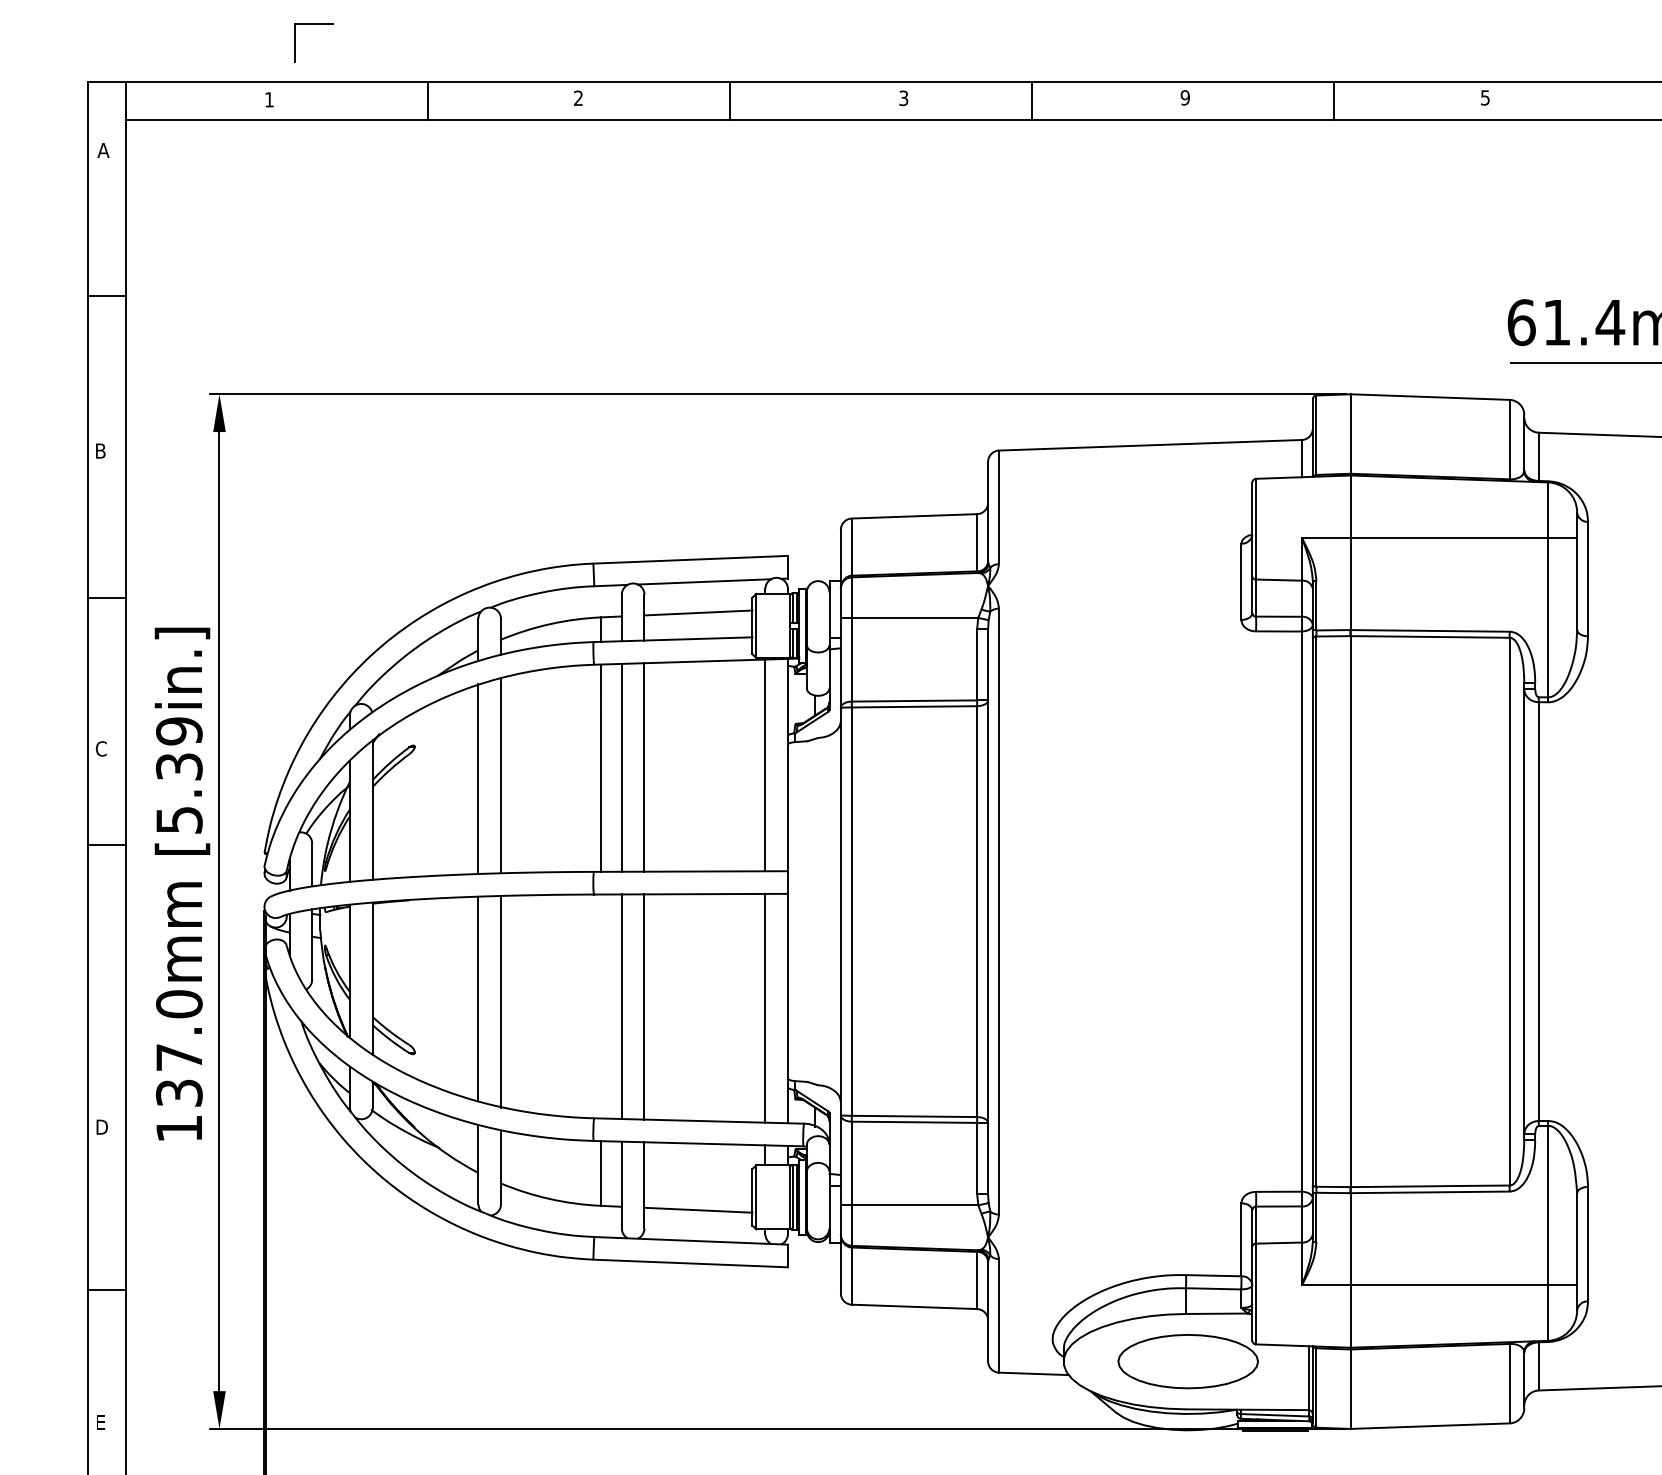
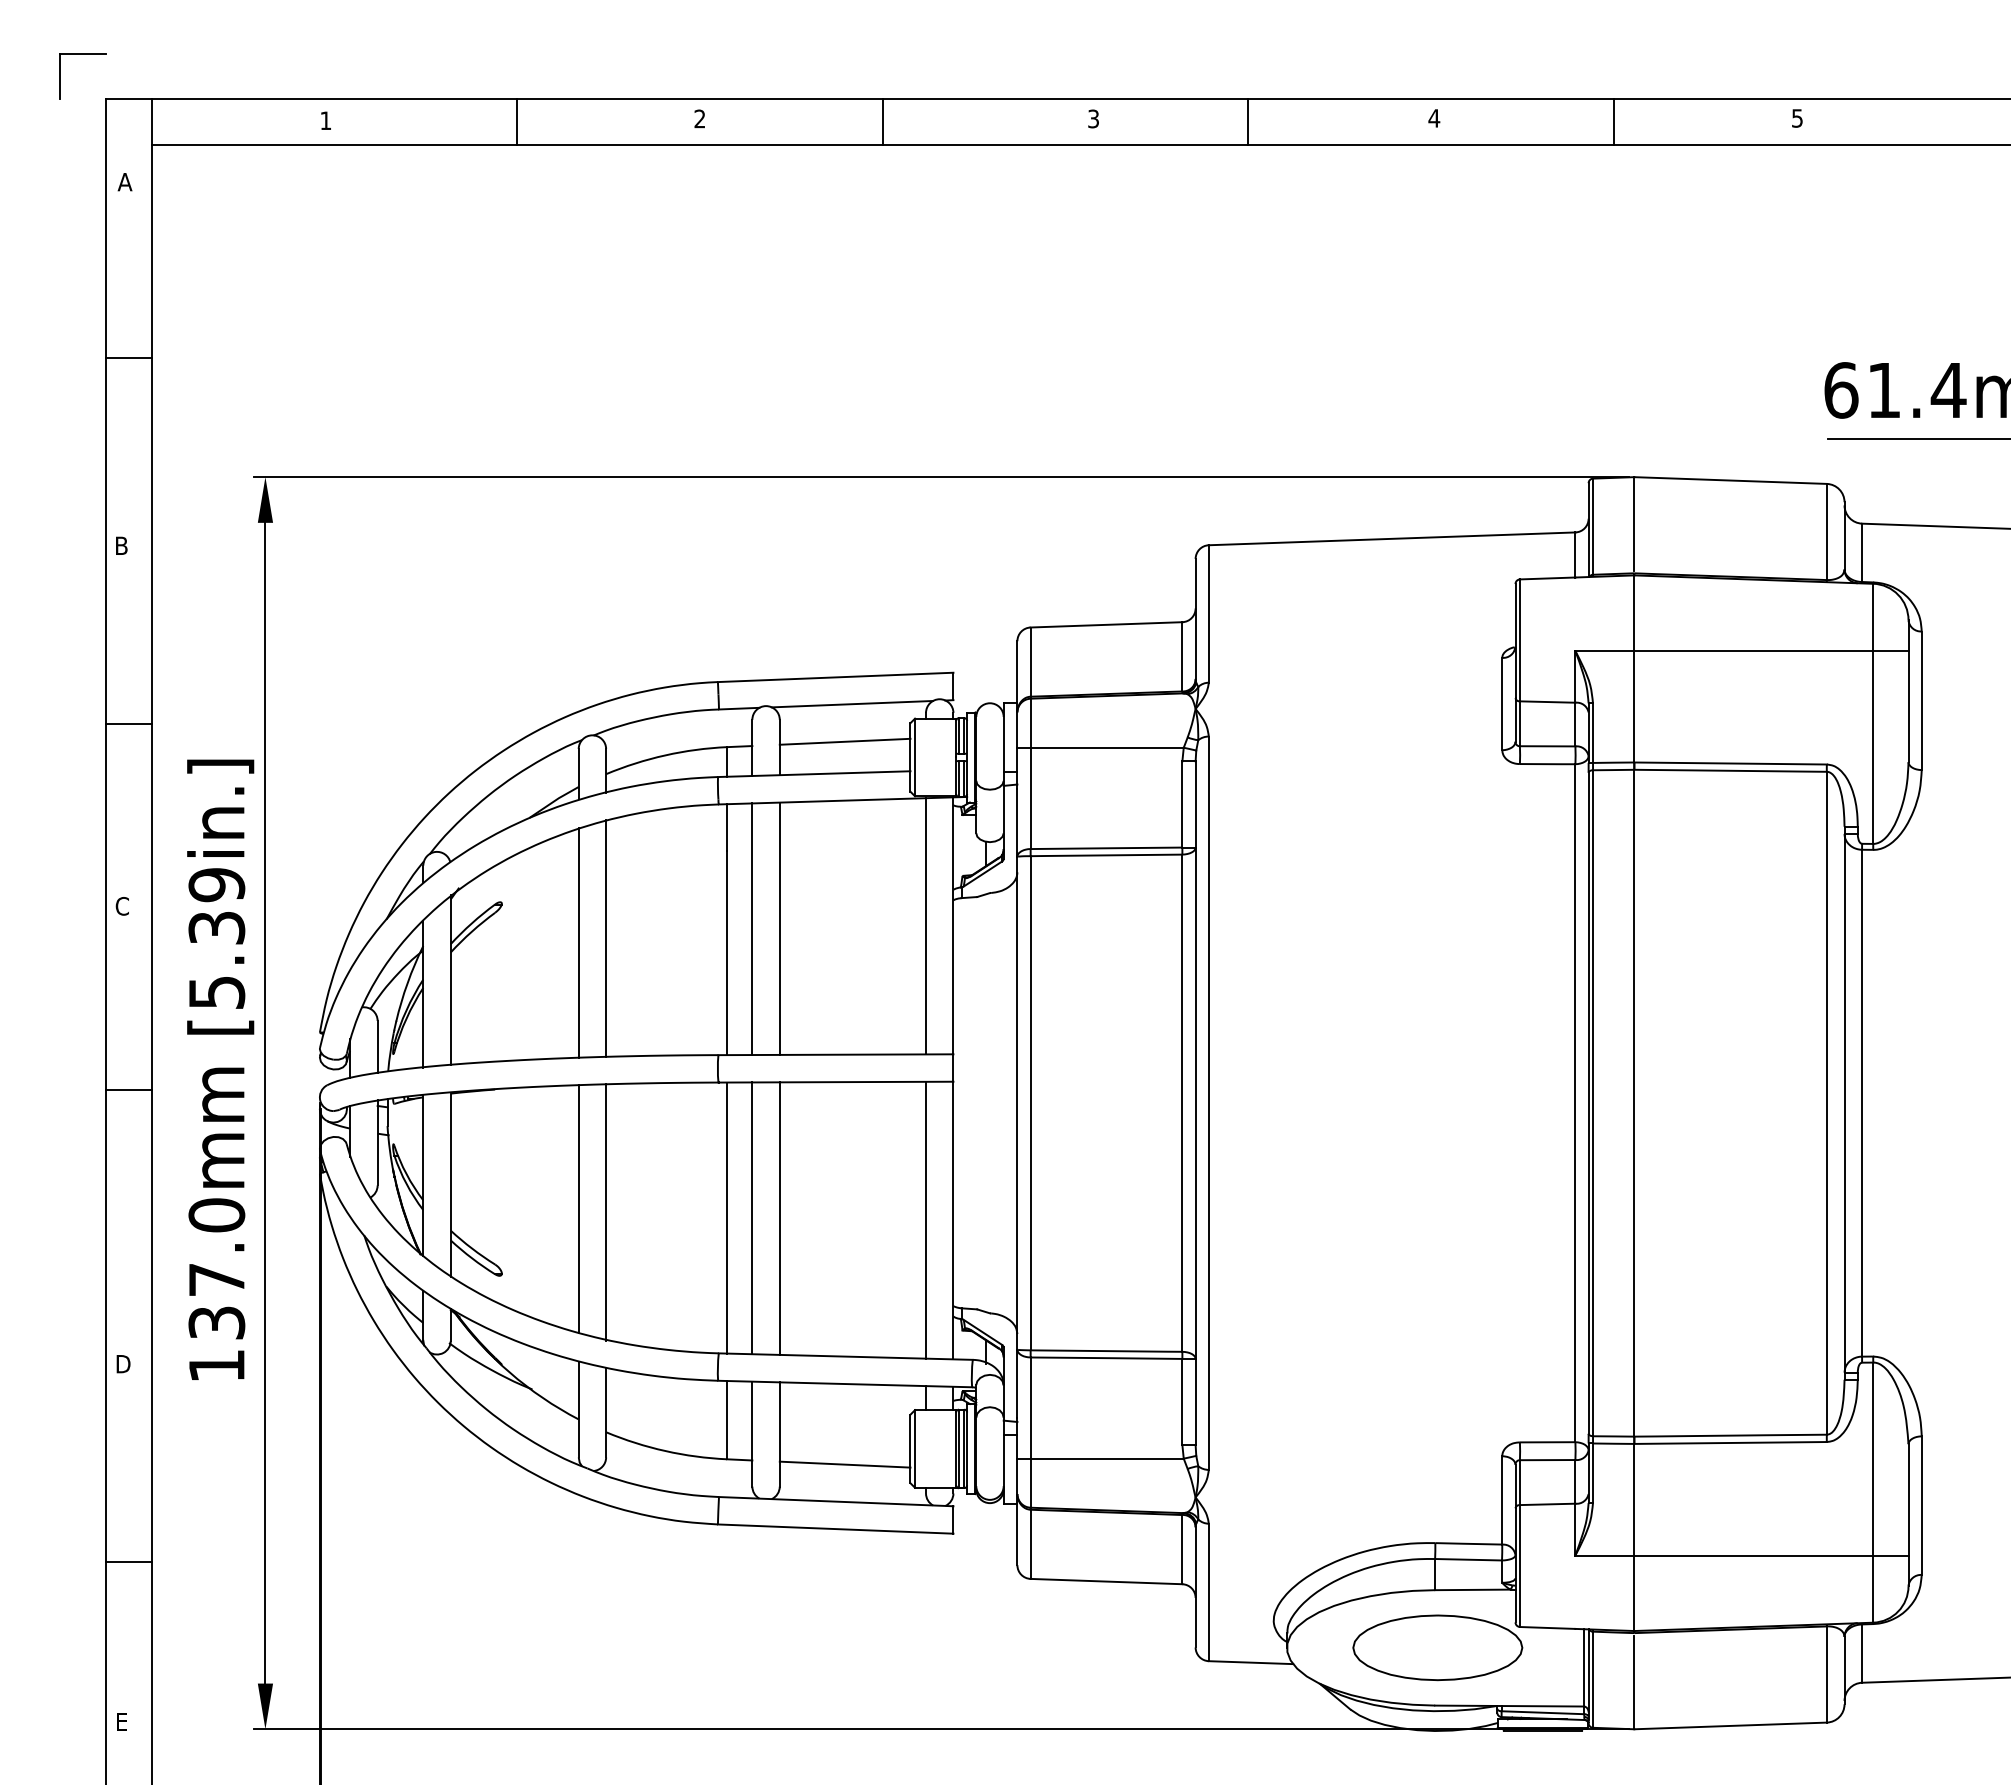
part: (313, 24) -> (82, 54), moved
text: (1185, 97) -> (1434, 118), 9 -> 4
line: (106, 844) -> (128, 1089), moved
line: (601, 1006) -> (727, 1217), added

